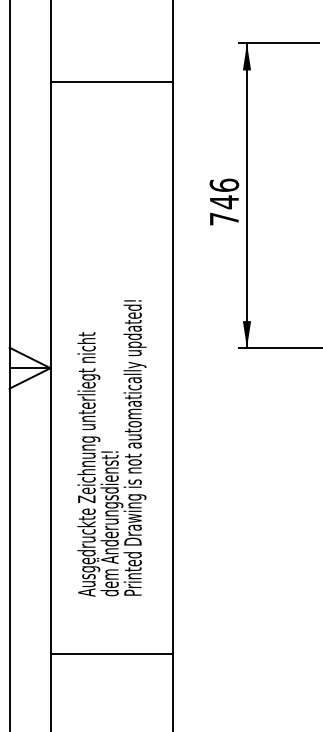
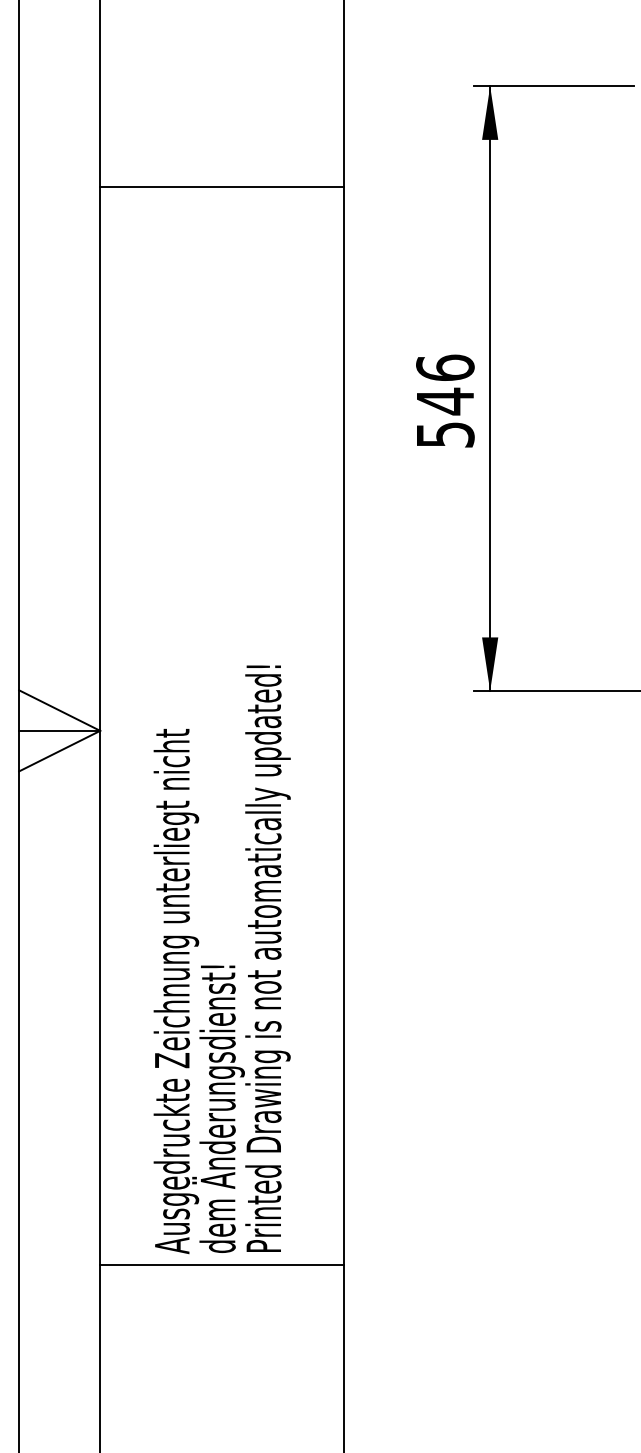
line: (111, 82) -> (221, 187), moved
text: (224, 219) -> (445, 435), 746 -> 546
text: (111, 448) -> (221, 959), moved
line: (111, 654) -> (221, 1265), moved

